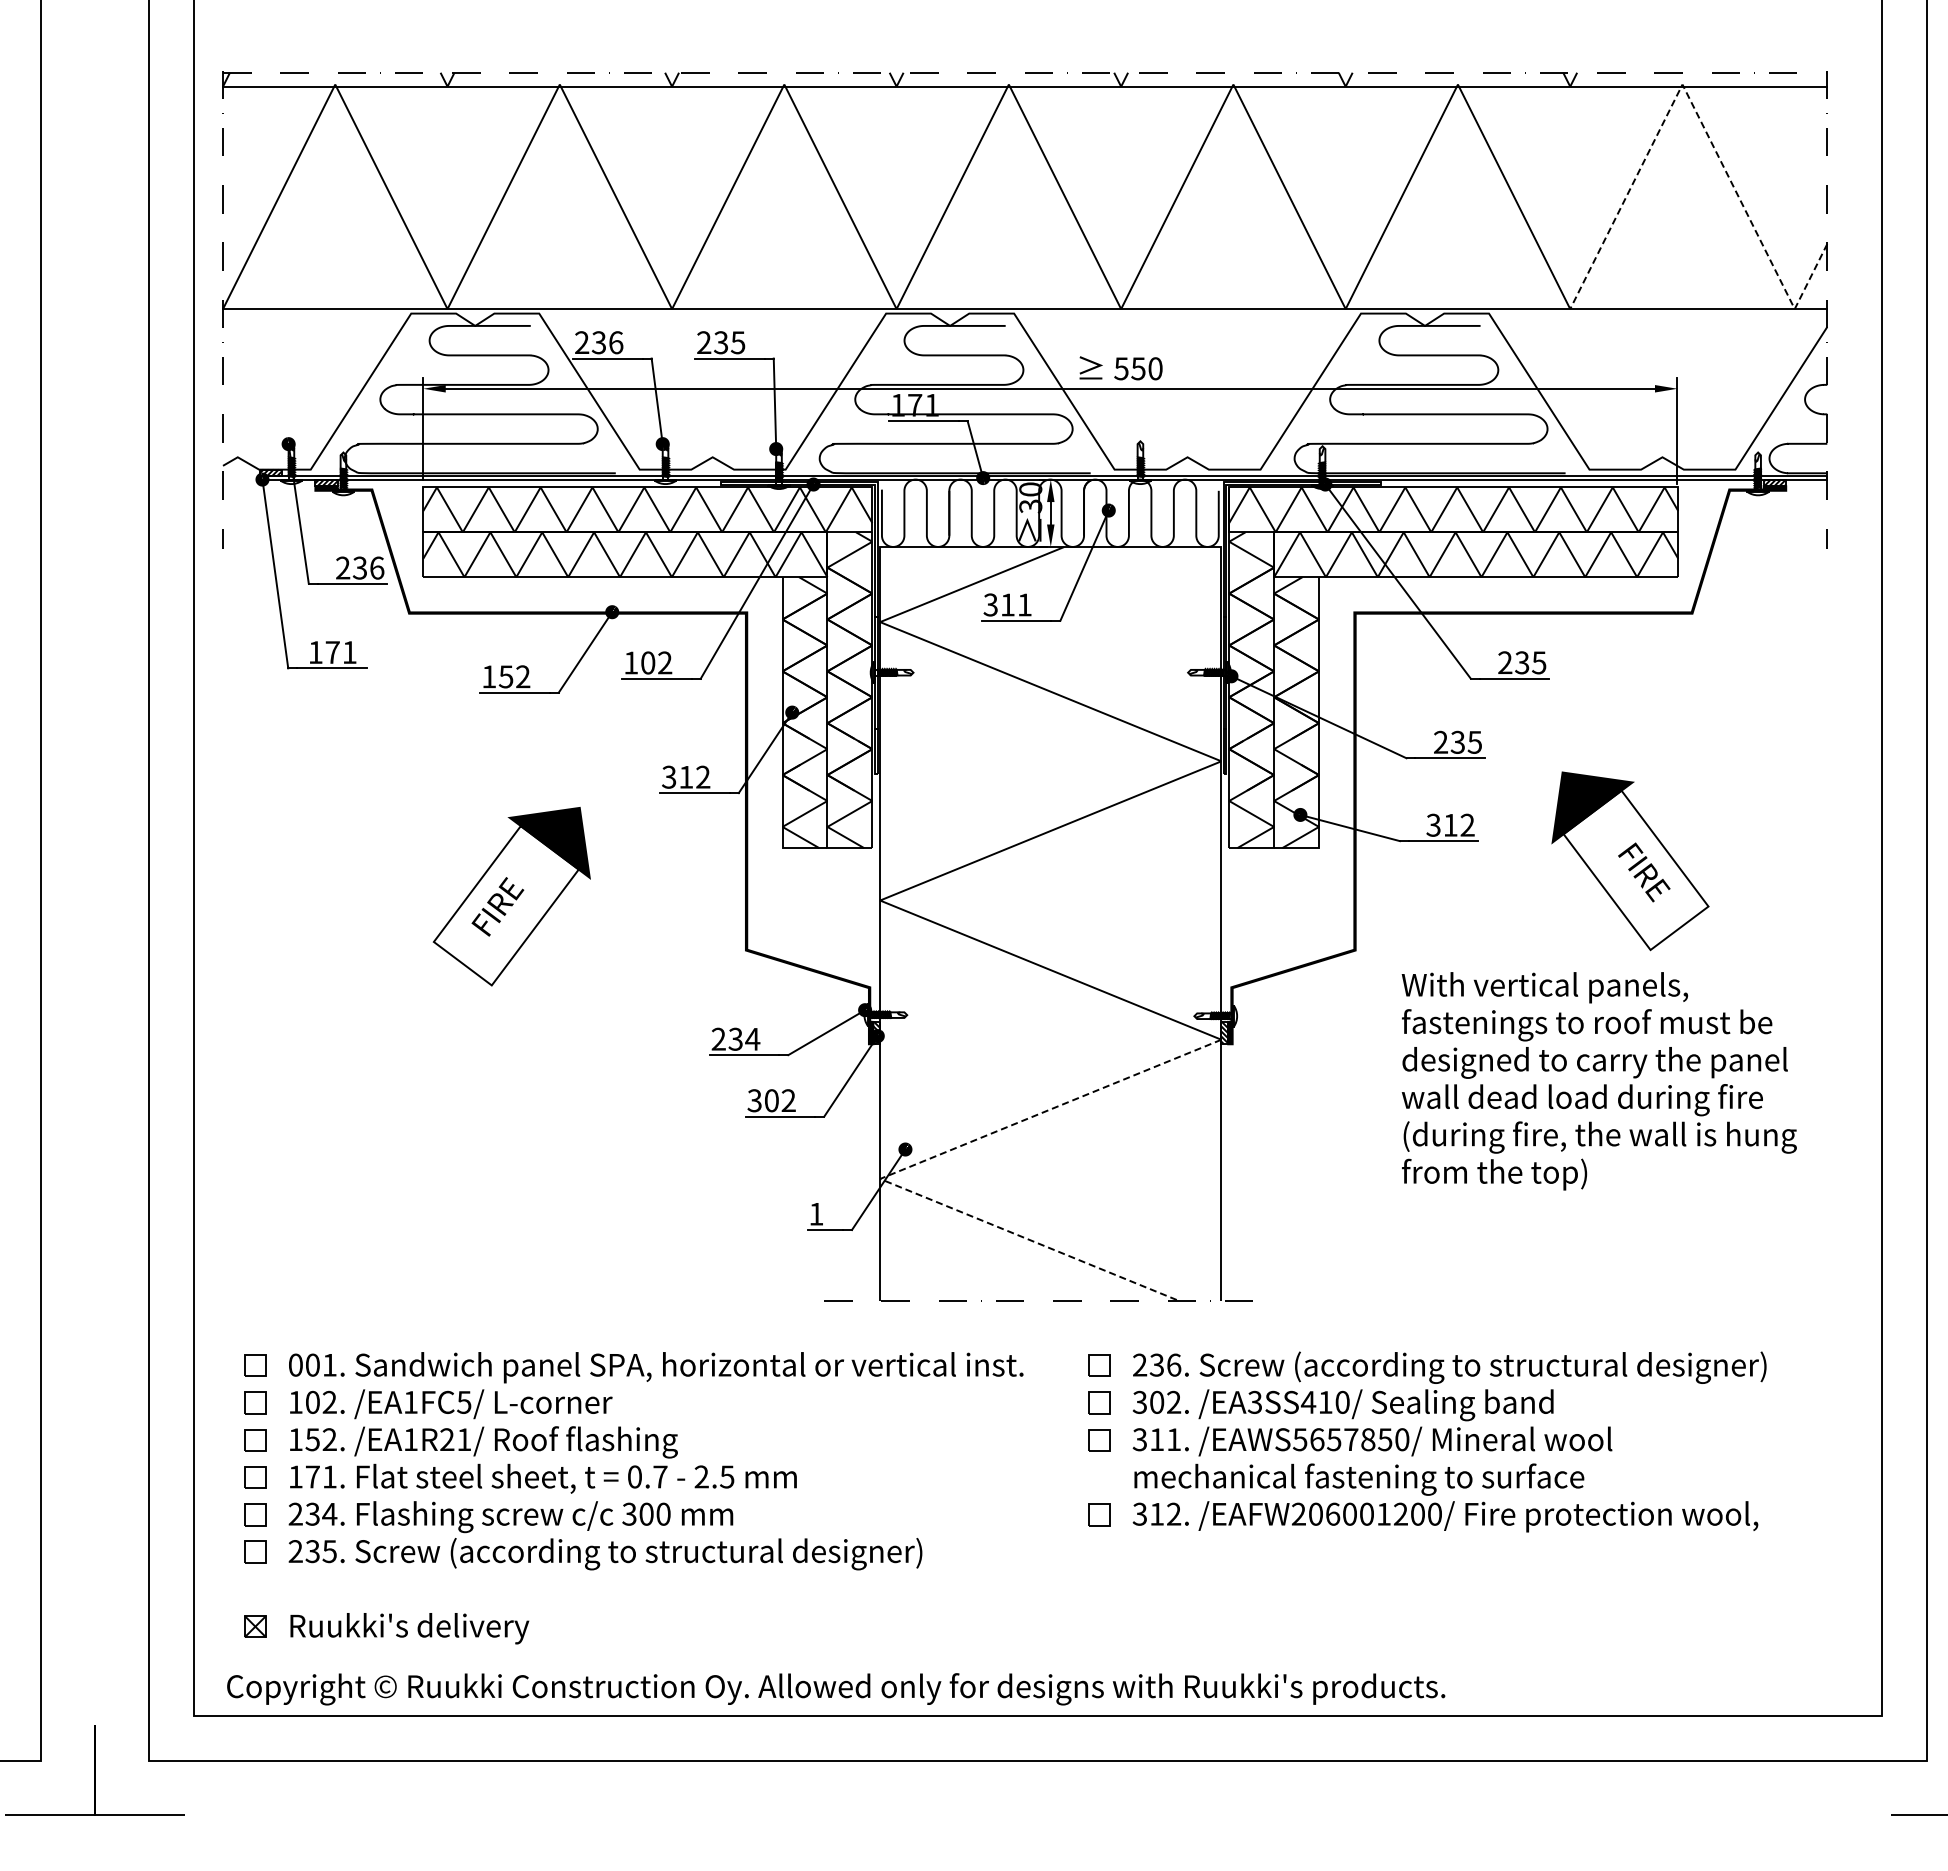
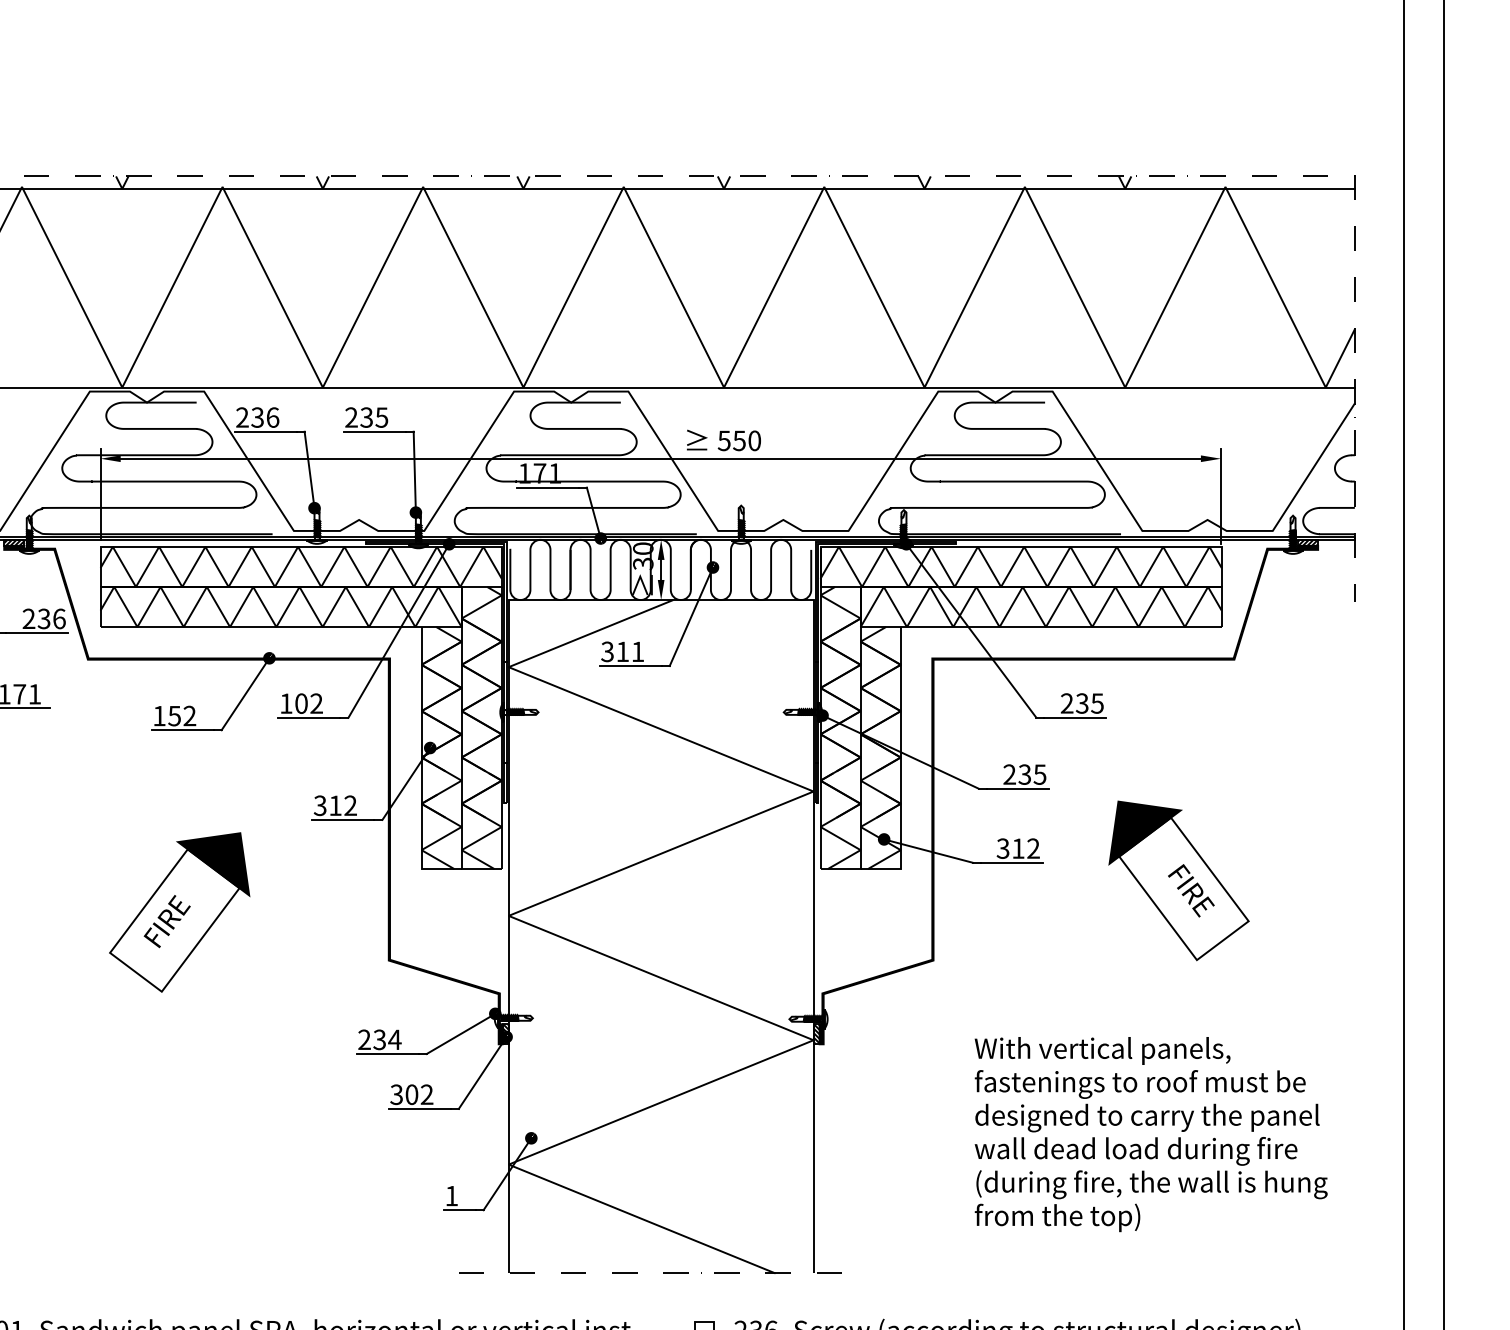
line: (1698, 116) -> (1239, 215), dashed -> solid
text: (1598, 1081) -> (1150, 1134), moved
line: (900, 1170) -> (526, 1157), dashed -> solid

